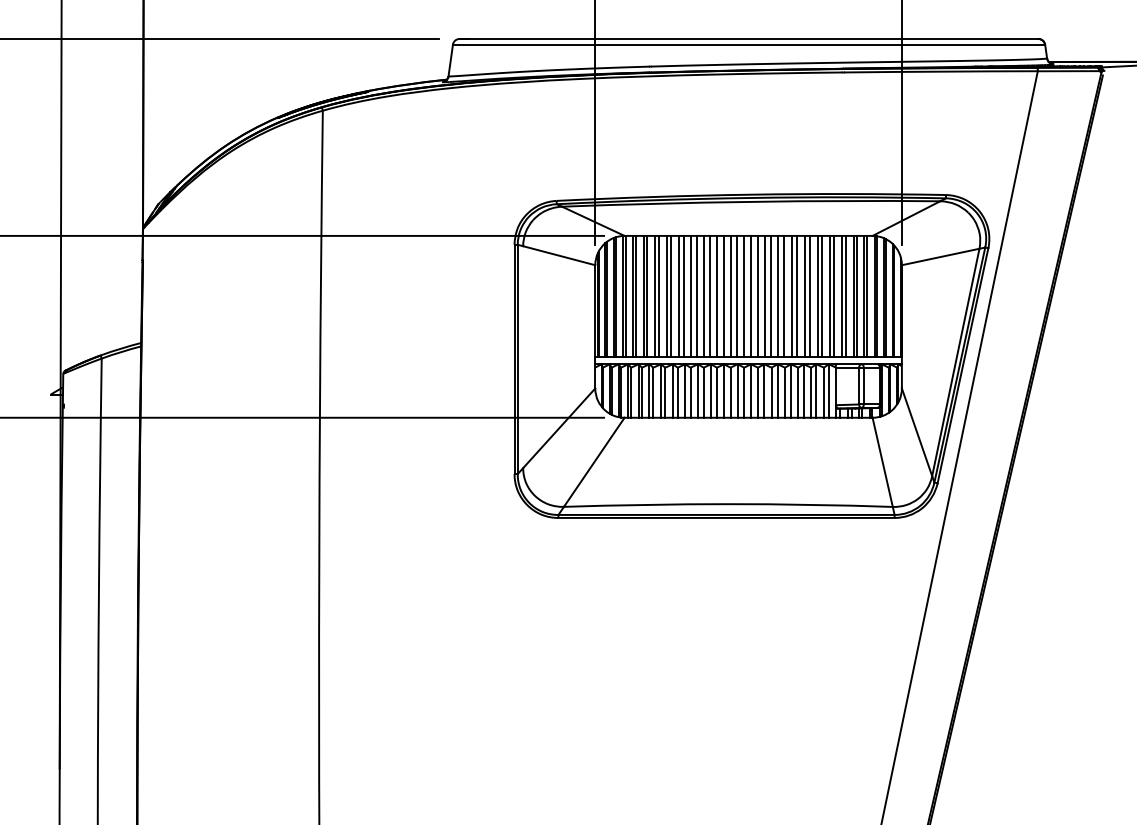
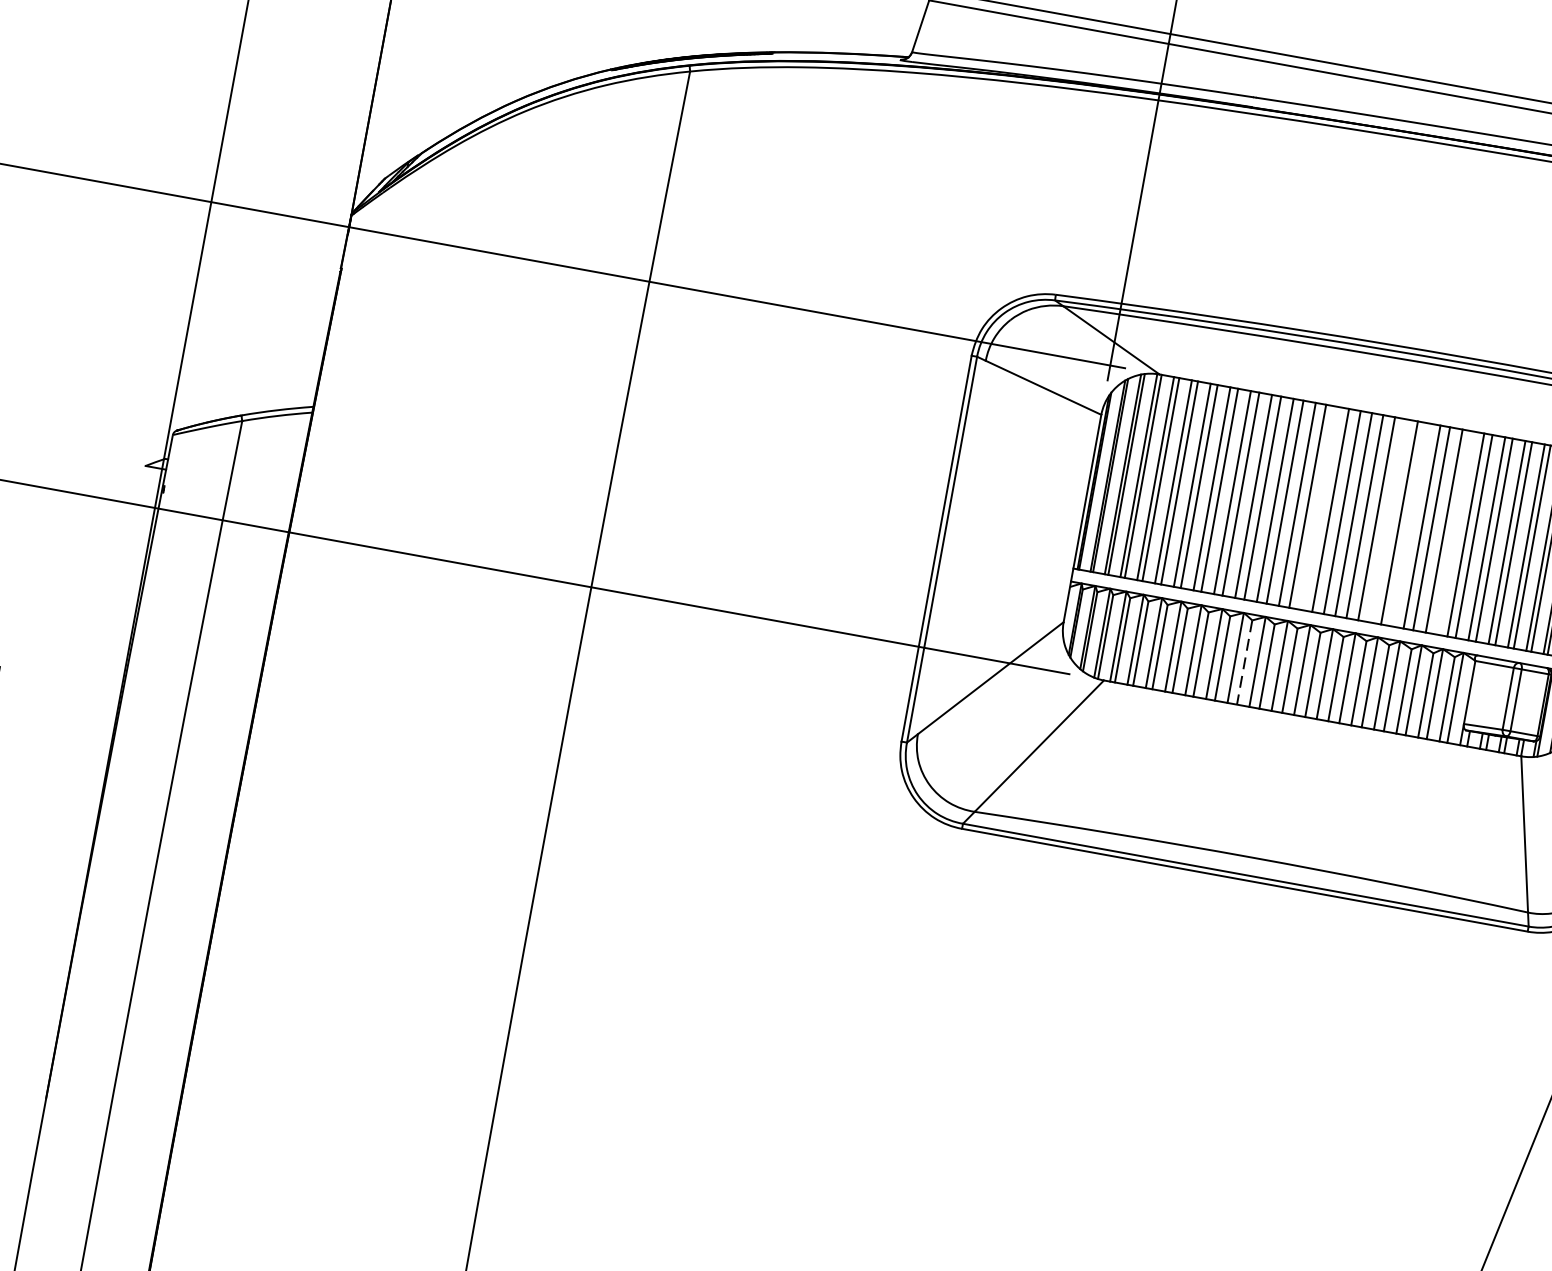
line: (730, 295) -> (1319, 507), removed
line: (770, 295) -> (1386, 519), removed
line: (784, 295) -> (1410, 523), removed
line: (810, 295) -> (1454, 531), removed
line: (703, 393) -> (1244, 663), solid -> dashed

